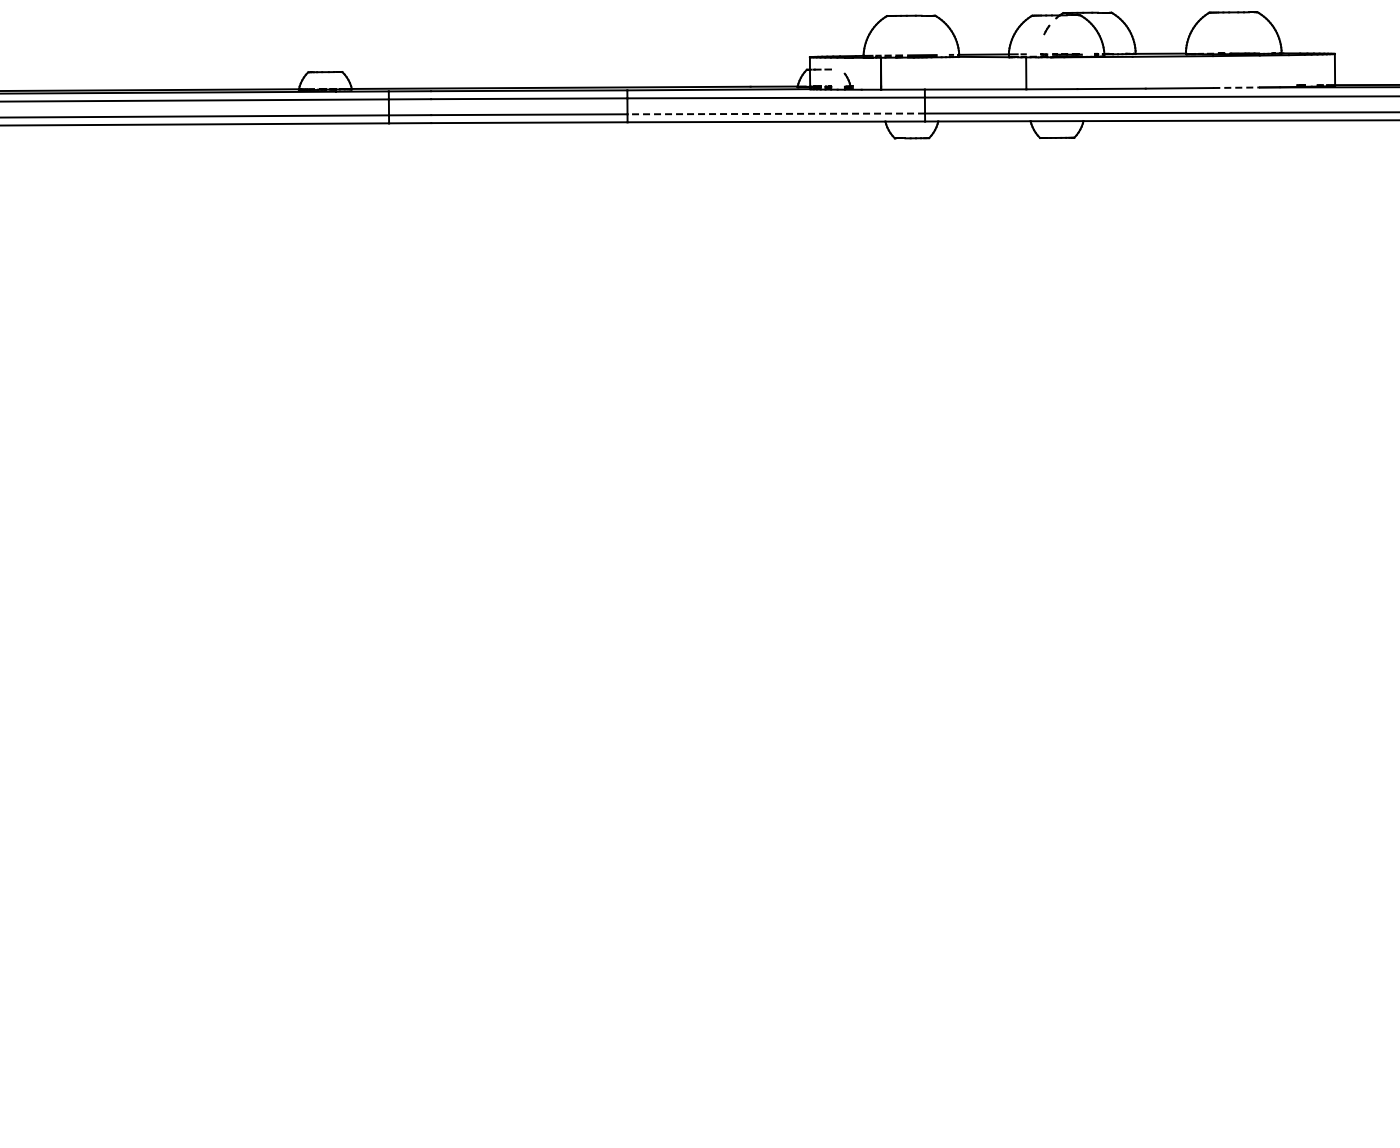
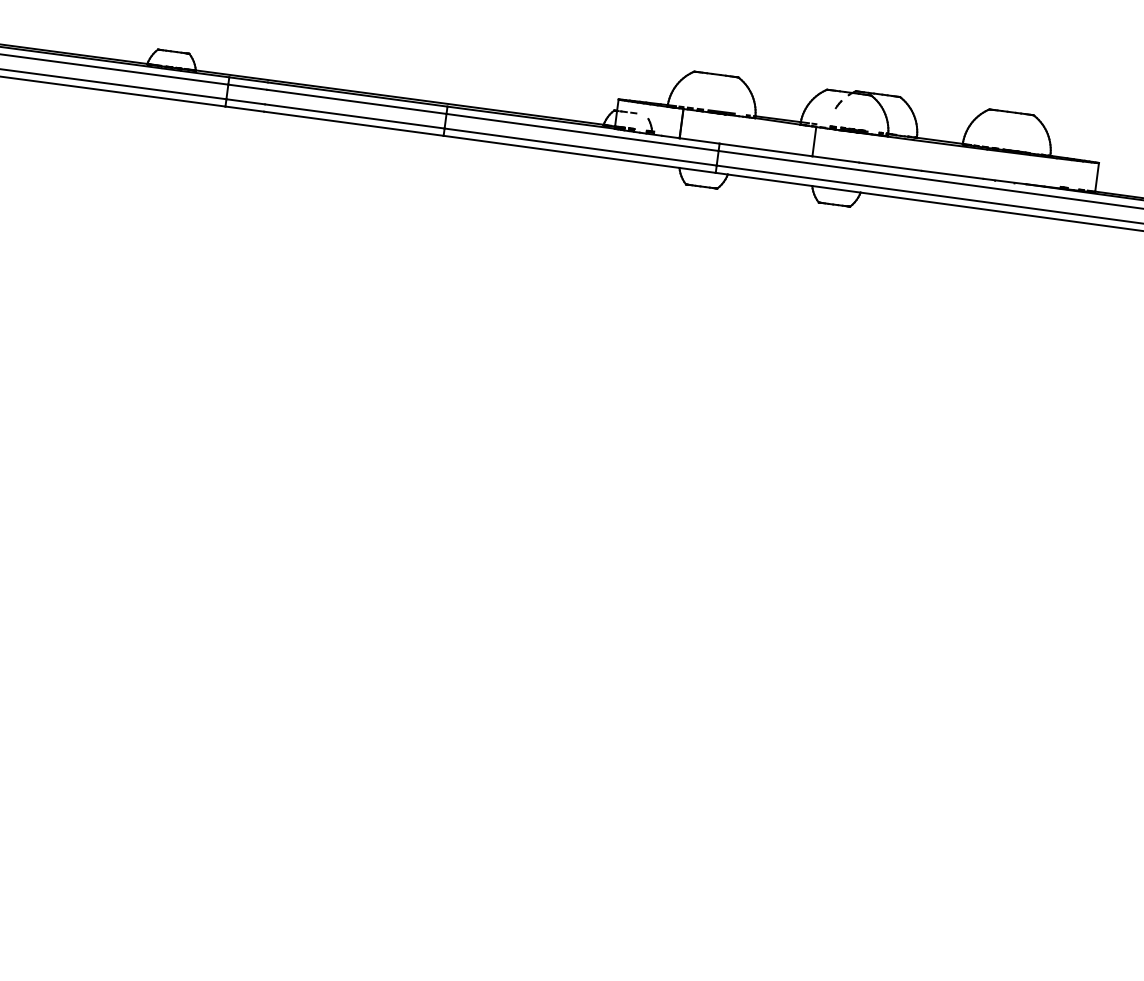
line: (1237, 87) -> (1005, 181), dashed -> solid
line: (776, 113) -> (580, 146), dashed -> solid

